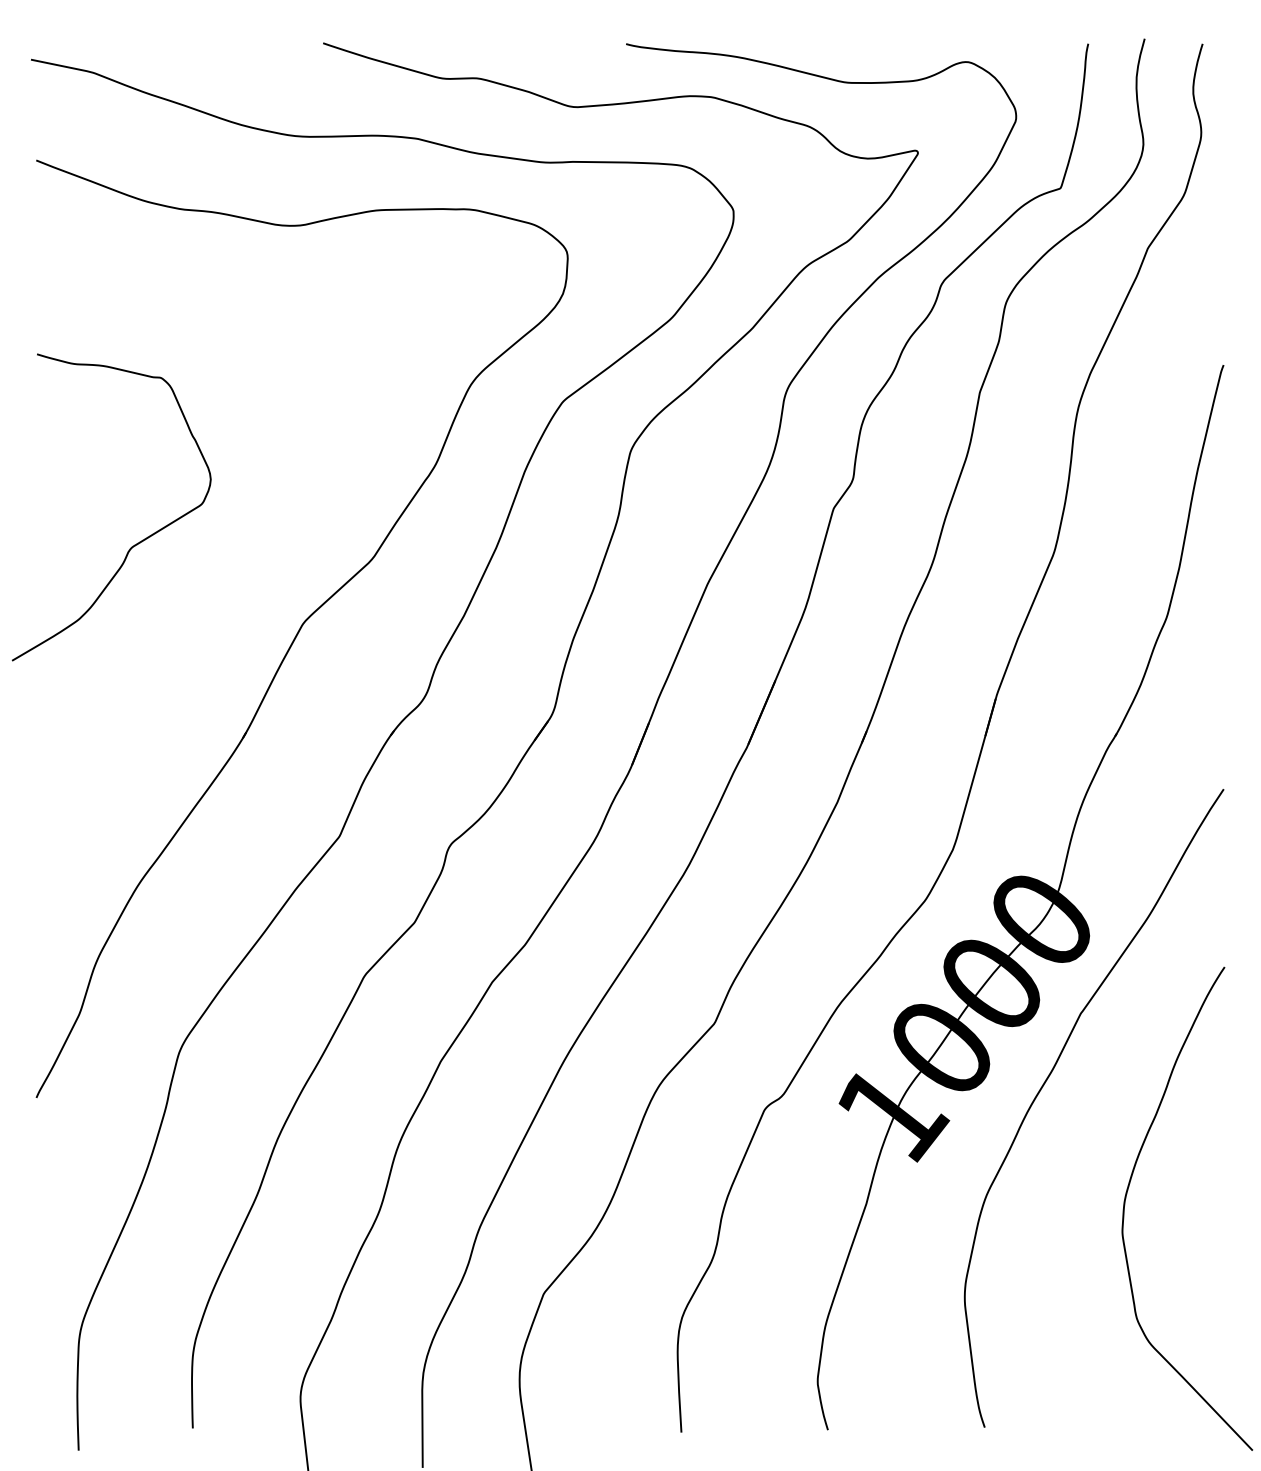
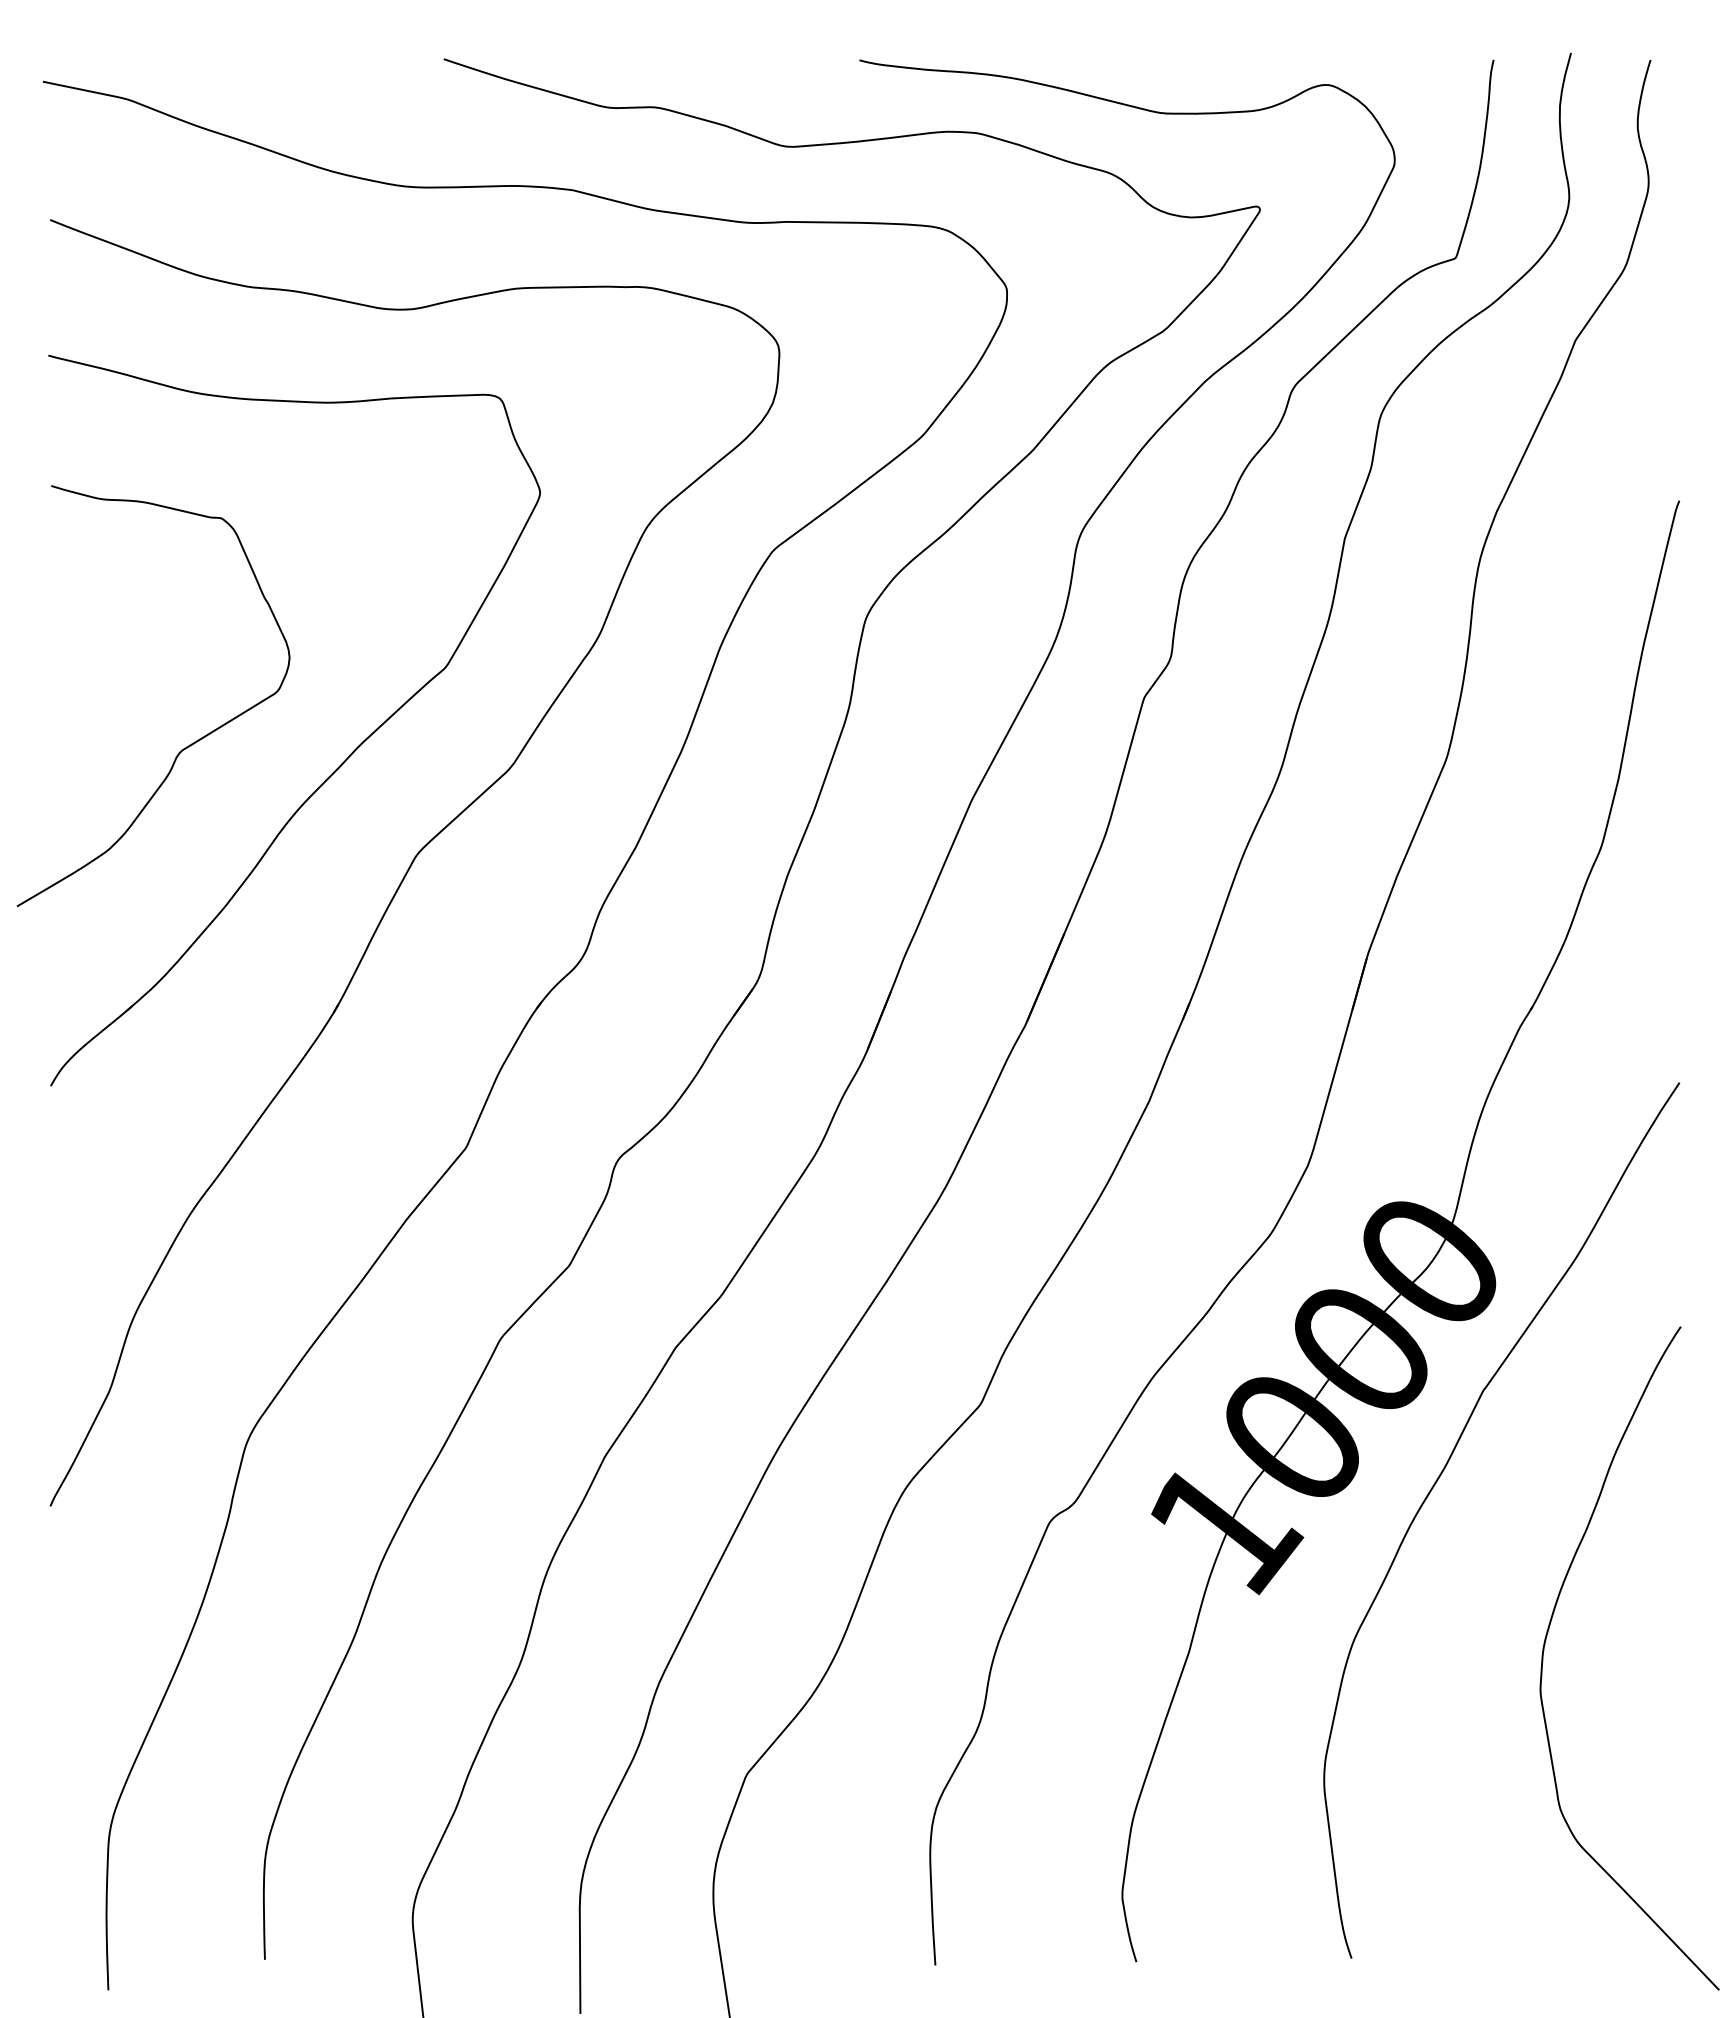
part: (247, 558) -> (339, 765), added

